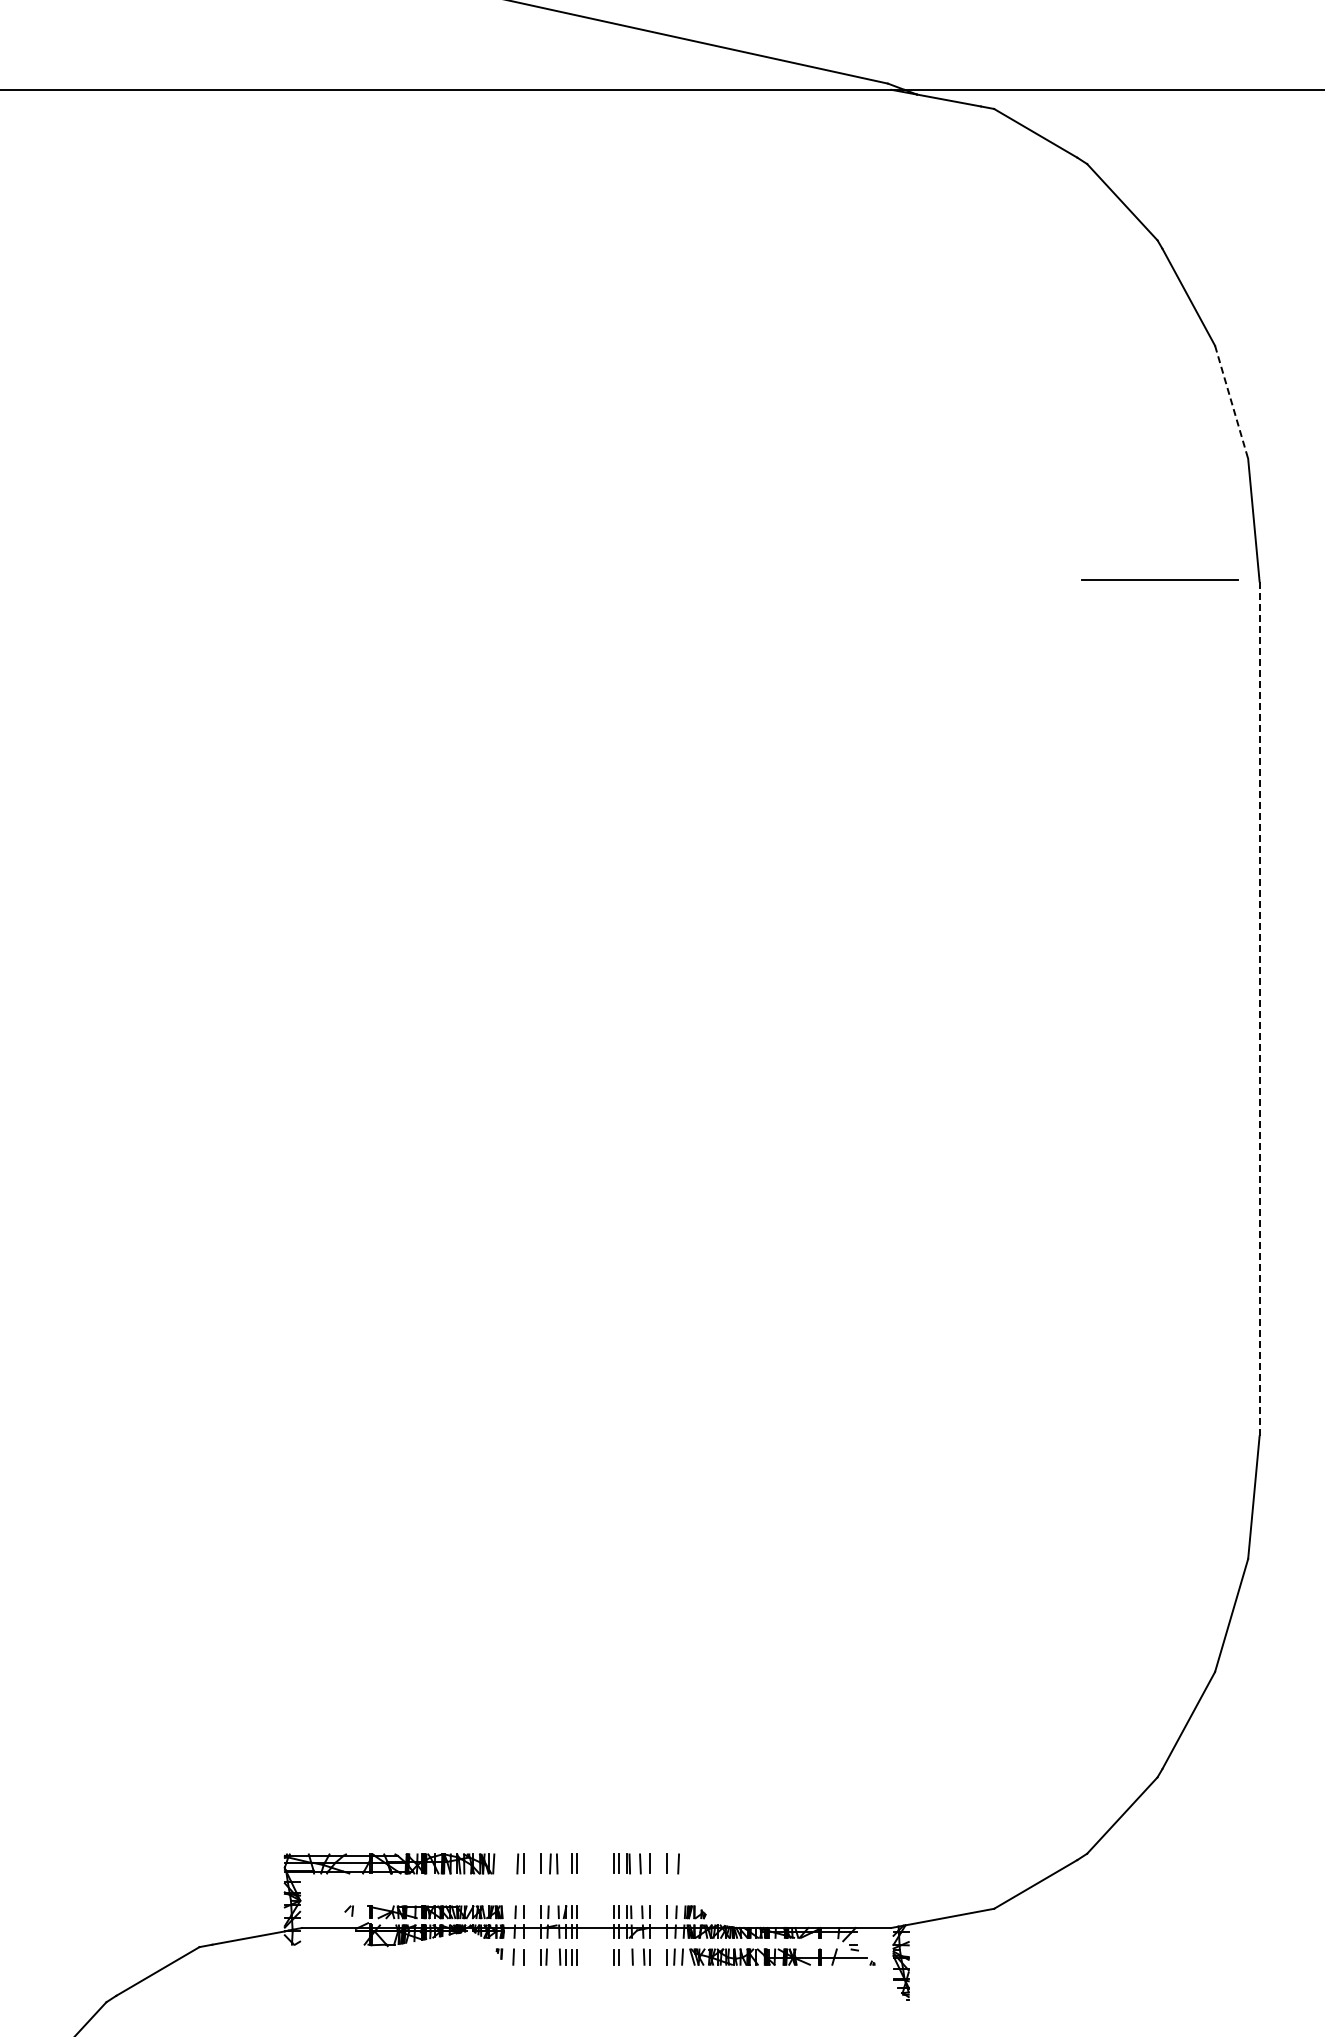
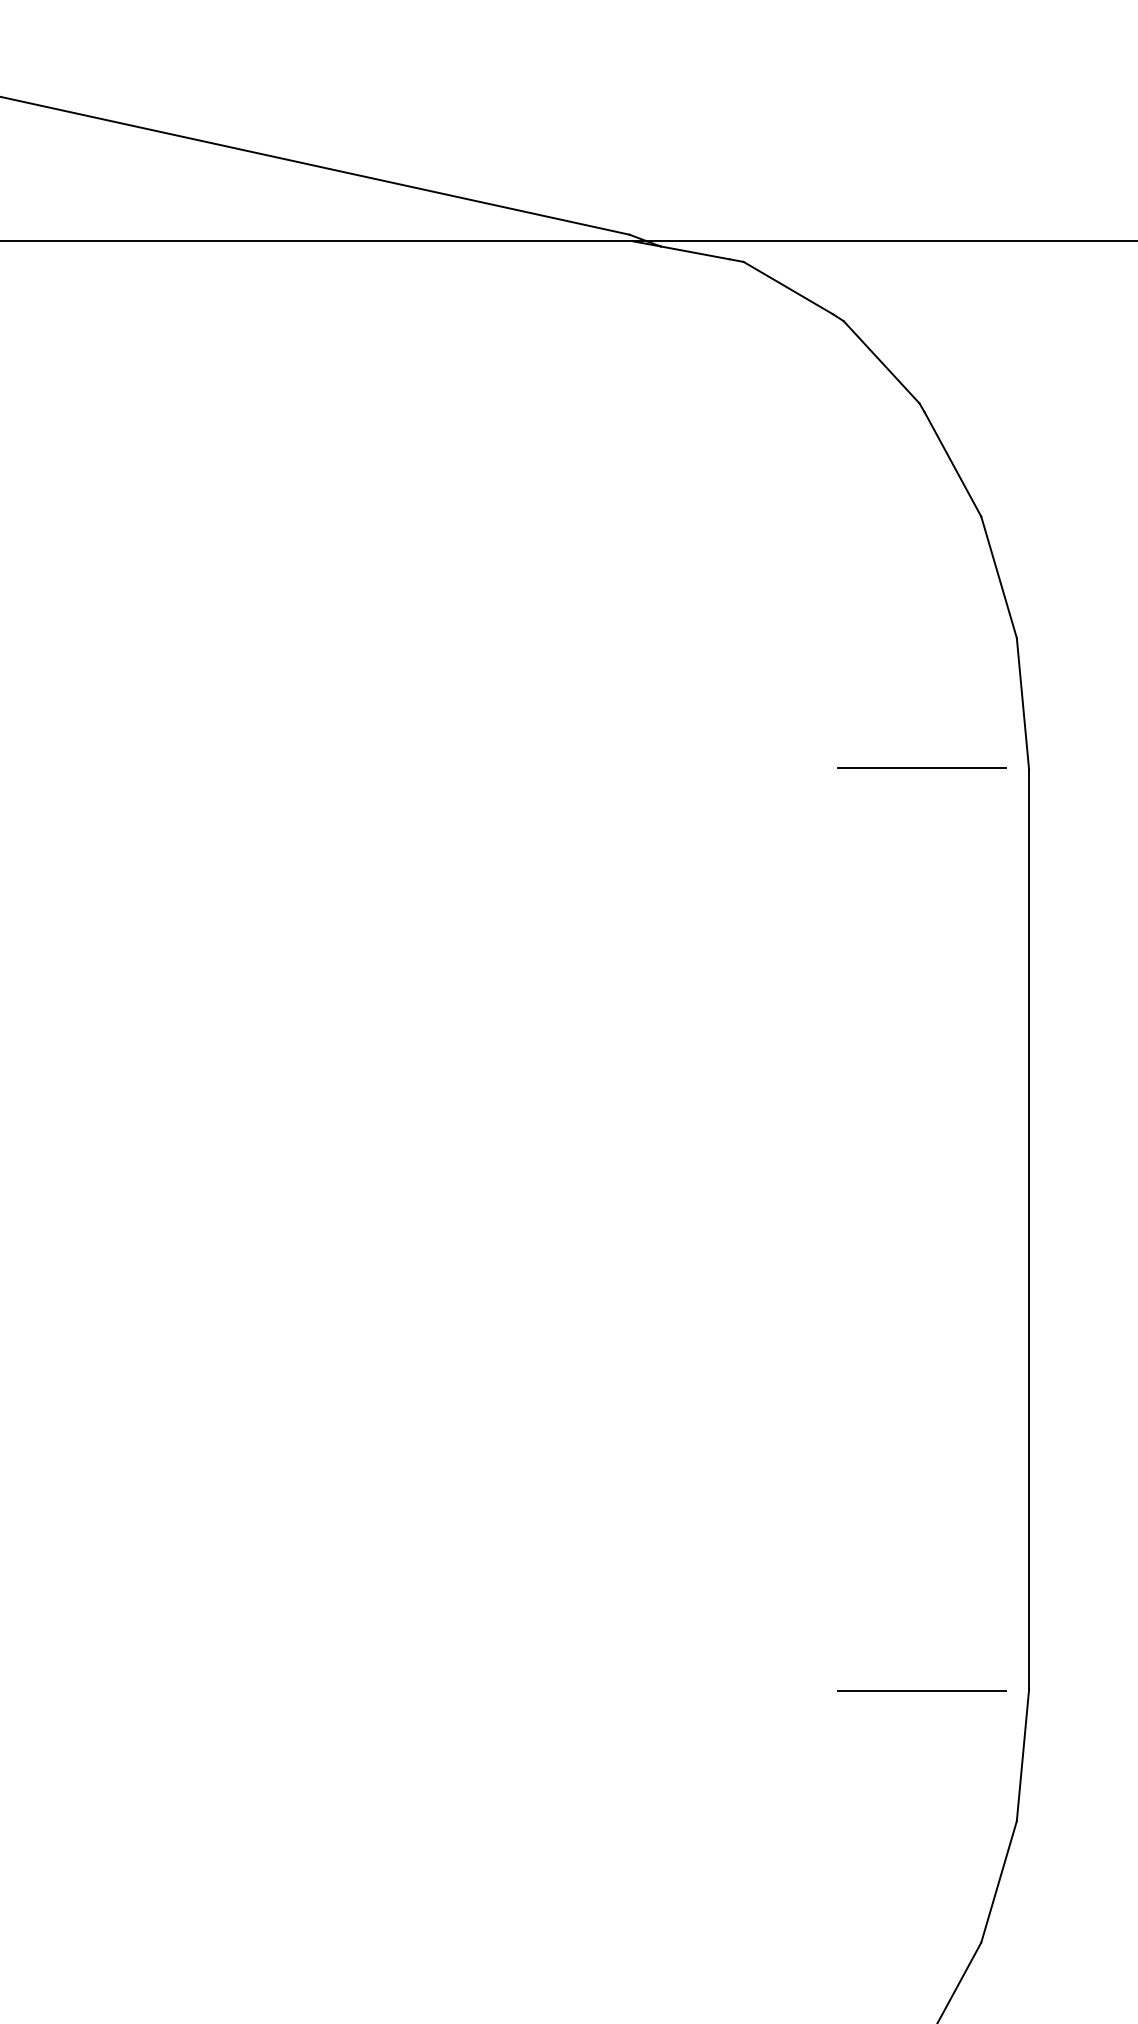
line: (1231, 402) -> (998, 577), dashed -> solid
line: (1259, 1008) -> (1029, 1229), dashed -> solid
line: (1159, 1437) -> (921, 1690), added

